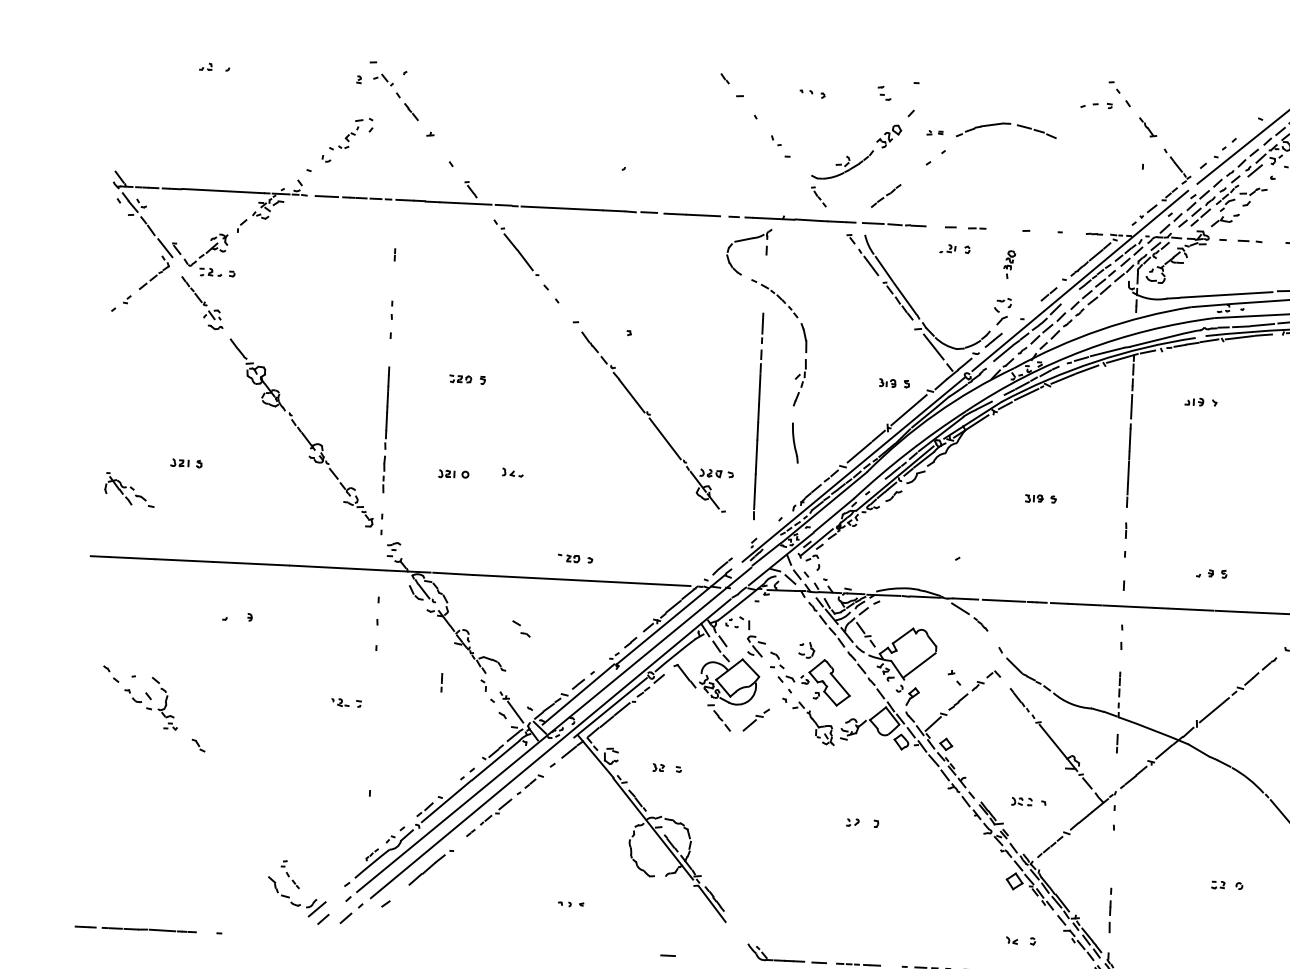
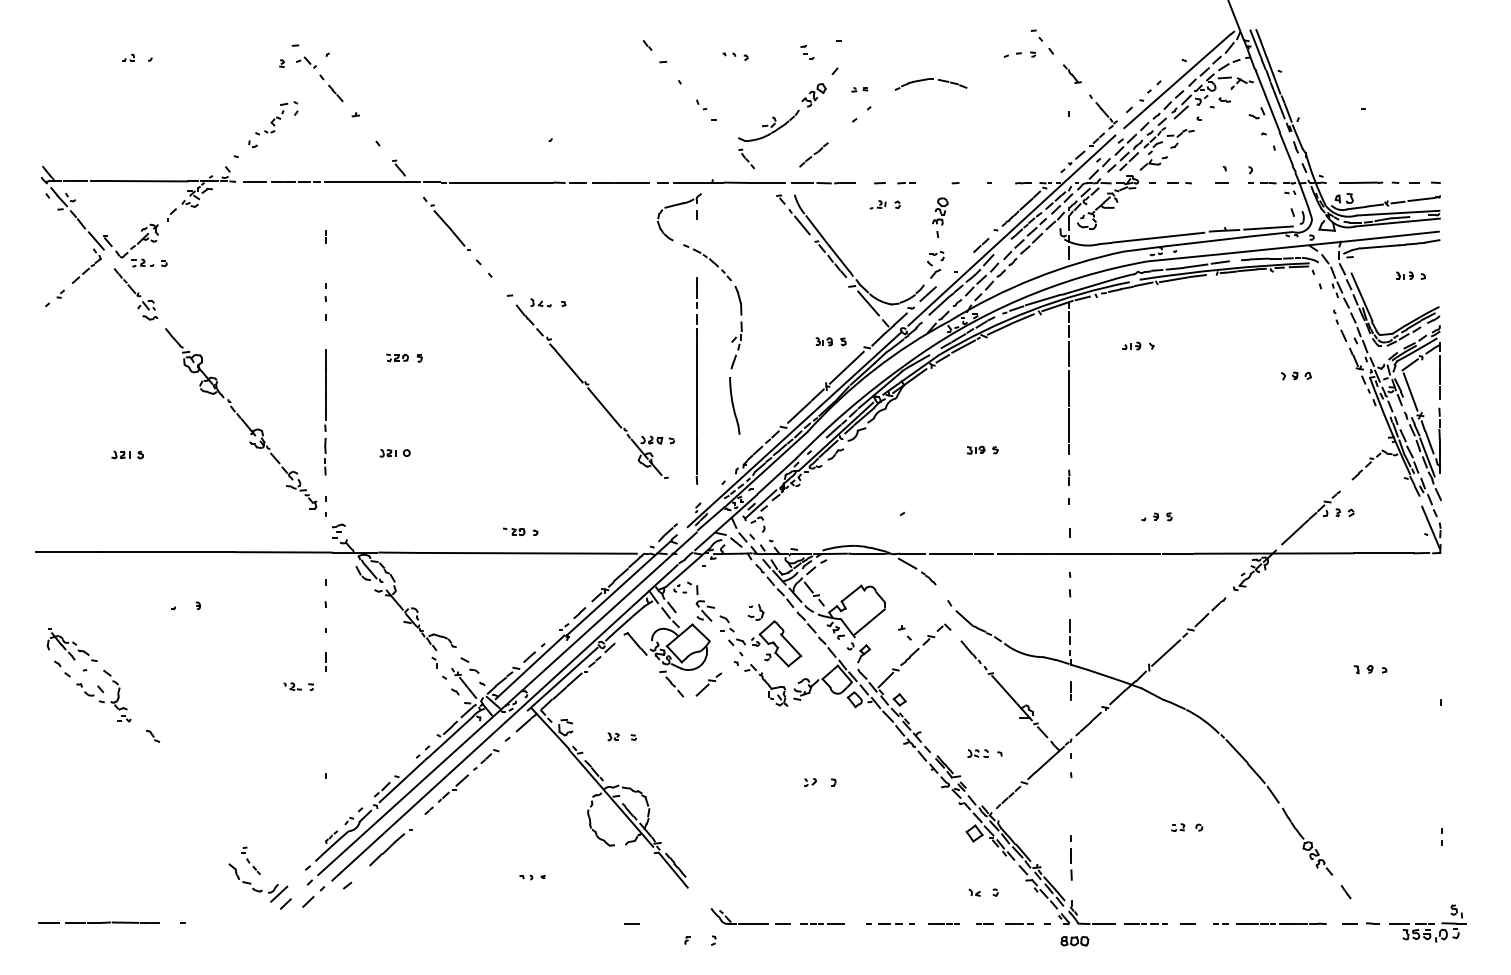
part: (1005, 131) -> (930, 84), size x0.71
part: (1009, 264) -> (940, 217), size x1.43
part: (795, 442) -> (734, 405), size x1.43
part: (512, 472) -> (540, 302), moved
part: (129, 489) -> (71, 644), moved
part: (520, 628) -> (469, 665), moved
line: (441, 682) -> (325, 661), moved

